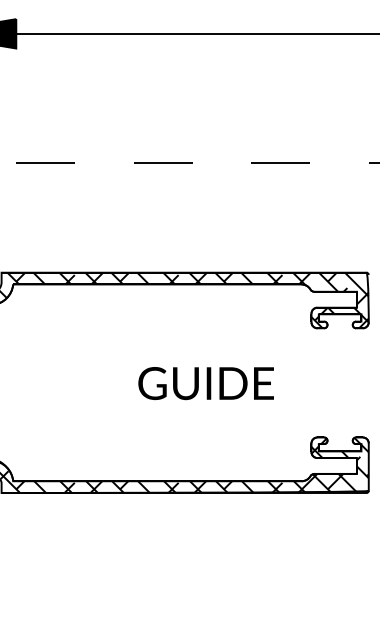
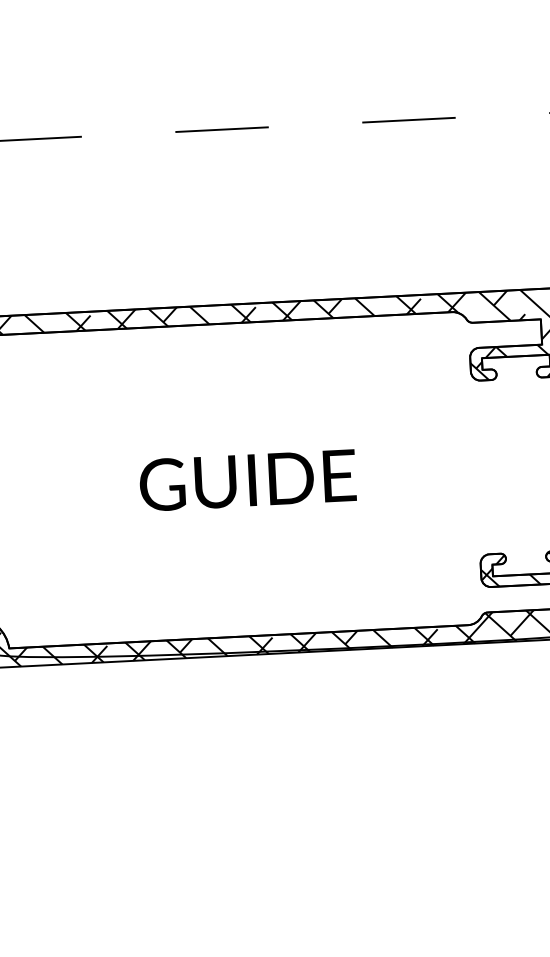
text: (205, 383) -> (246, 480), moved

